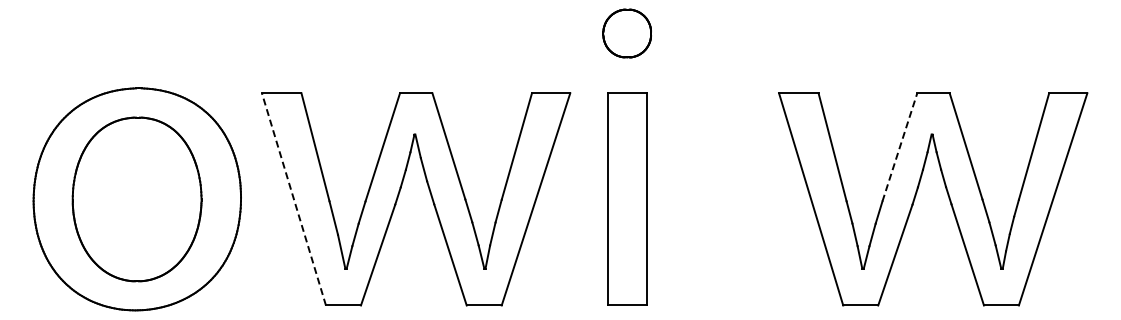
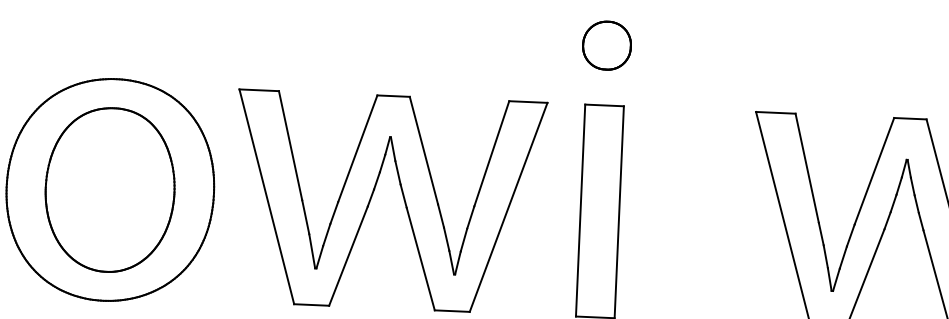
line: (899, 147) -> (874, 171), dashed -> solid
line: (293, 199) -> (266, 196), dashed -> solid

